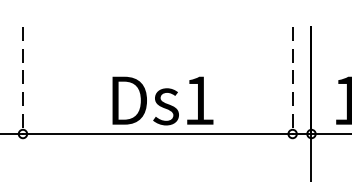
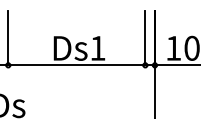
line: (23, 81) -> (8, 38), dashed -> solid
line: (292, 81) -> (145, 38), dashed -> solid

